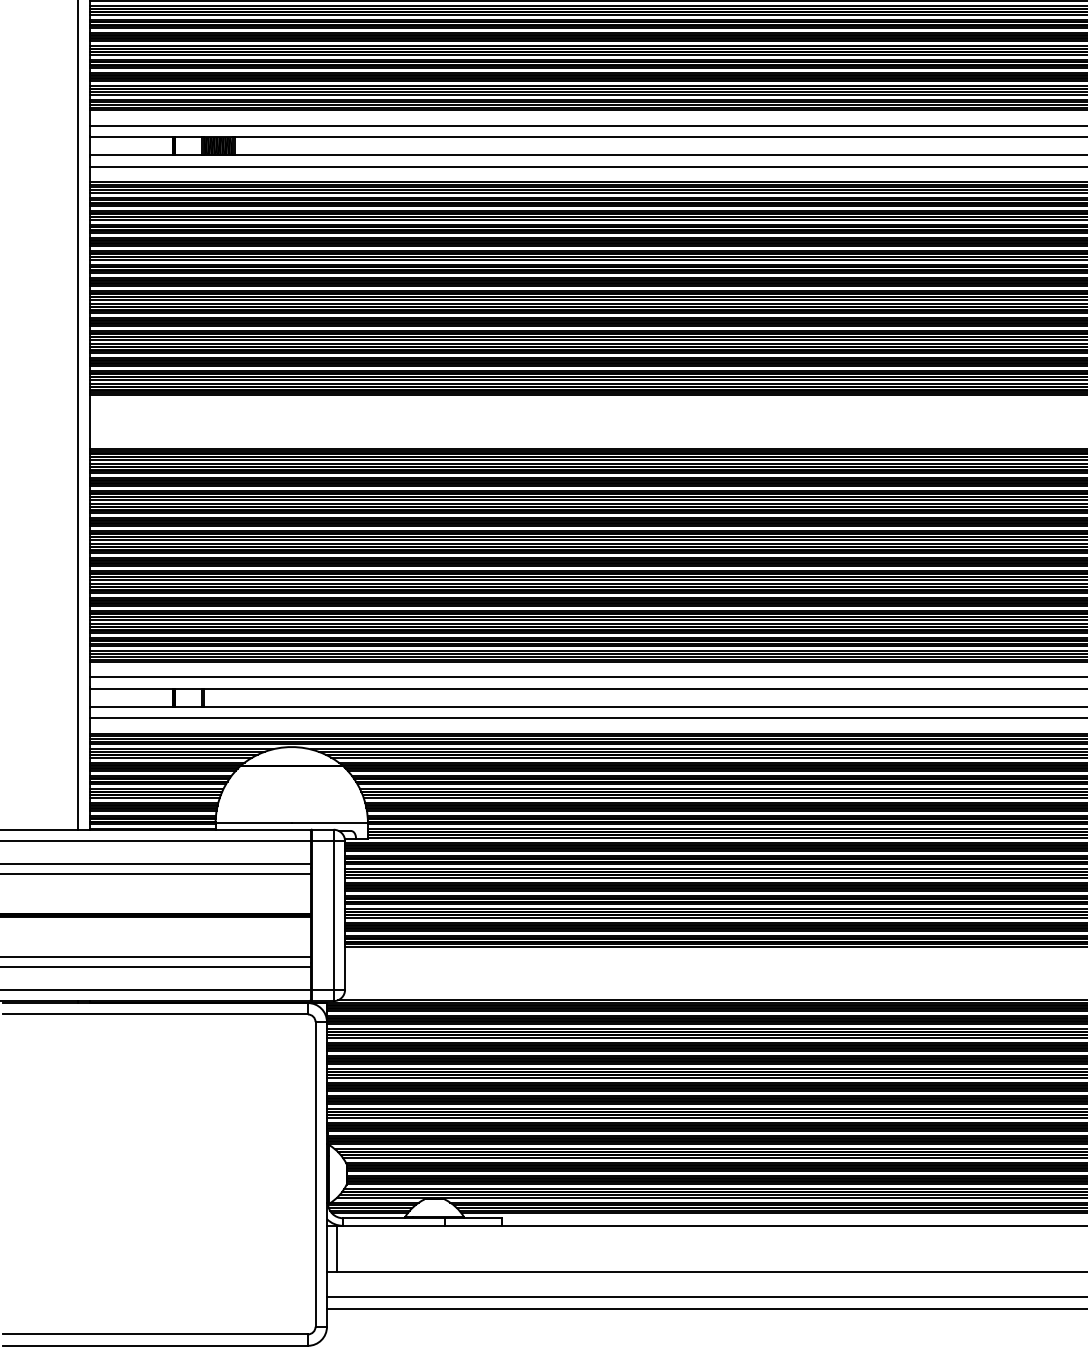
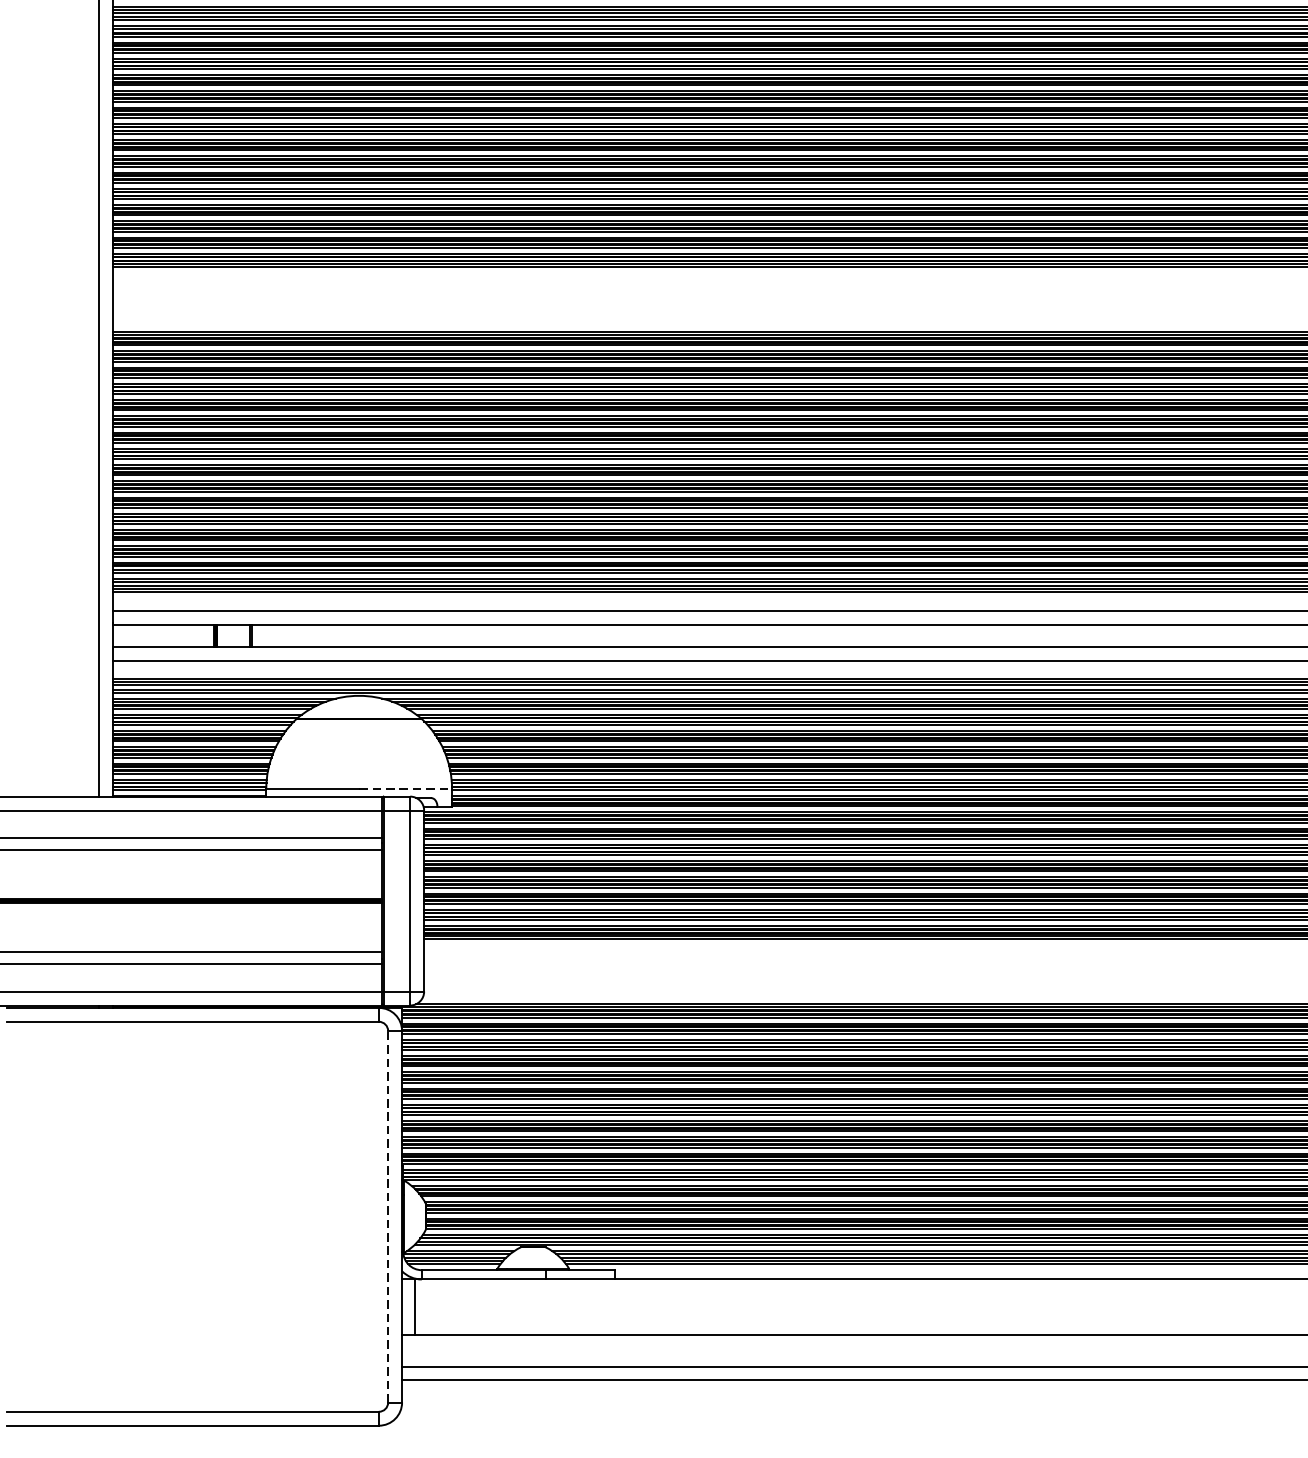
line: (330, 823) -> (406, 788), solid -> dashed
line: (315, 1173) -> (388, 1215), solid -> dashed

